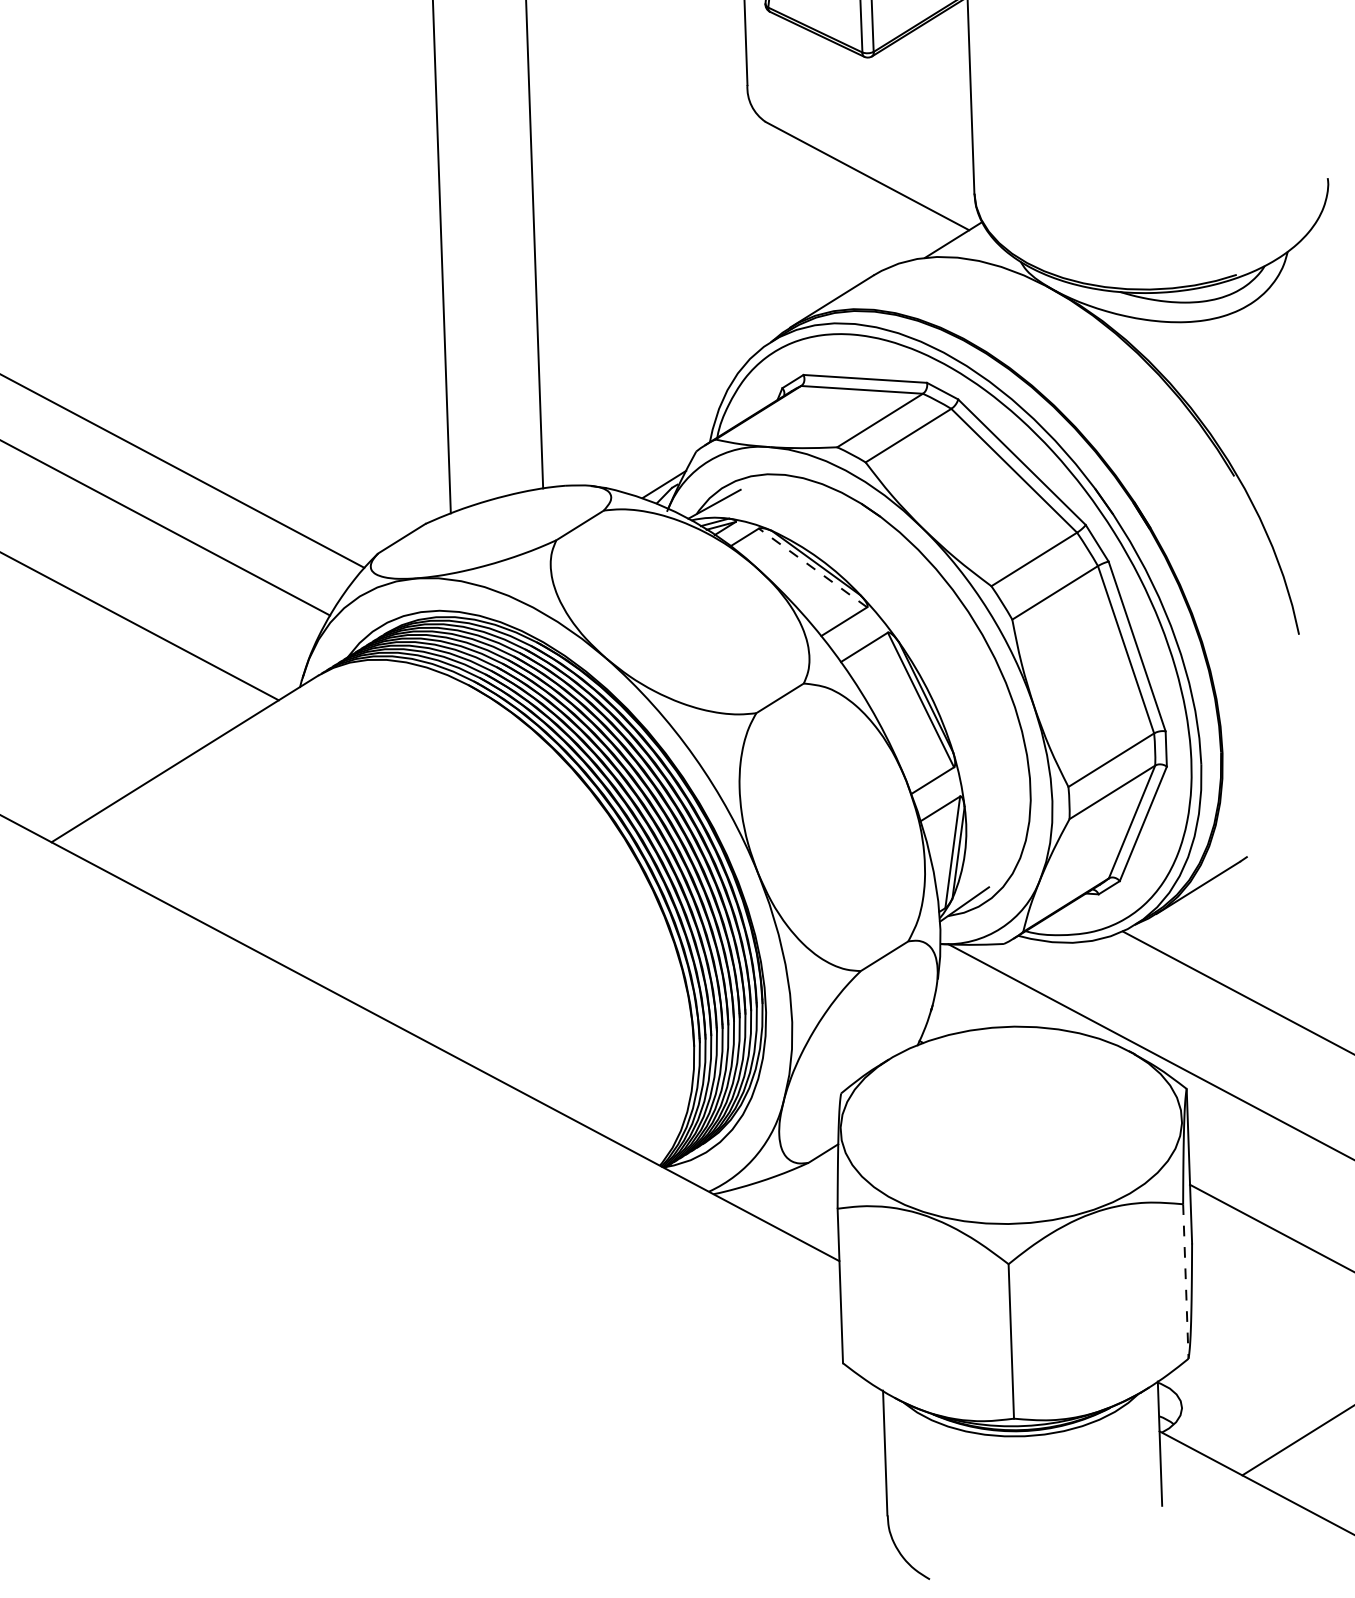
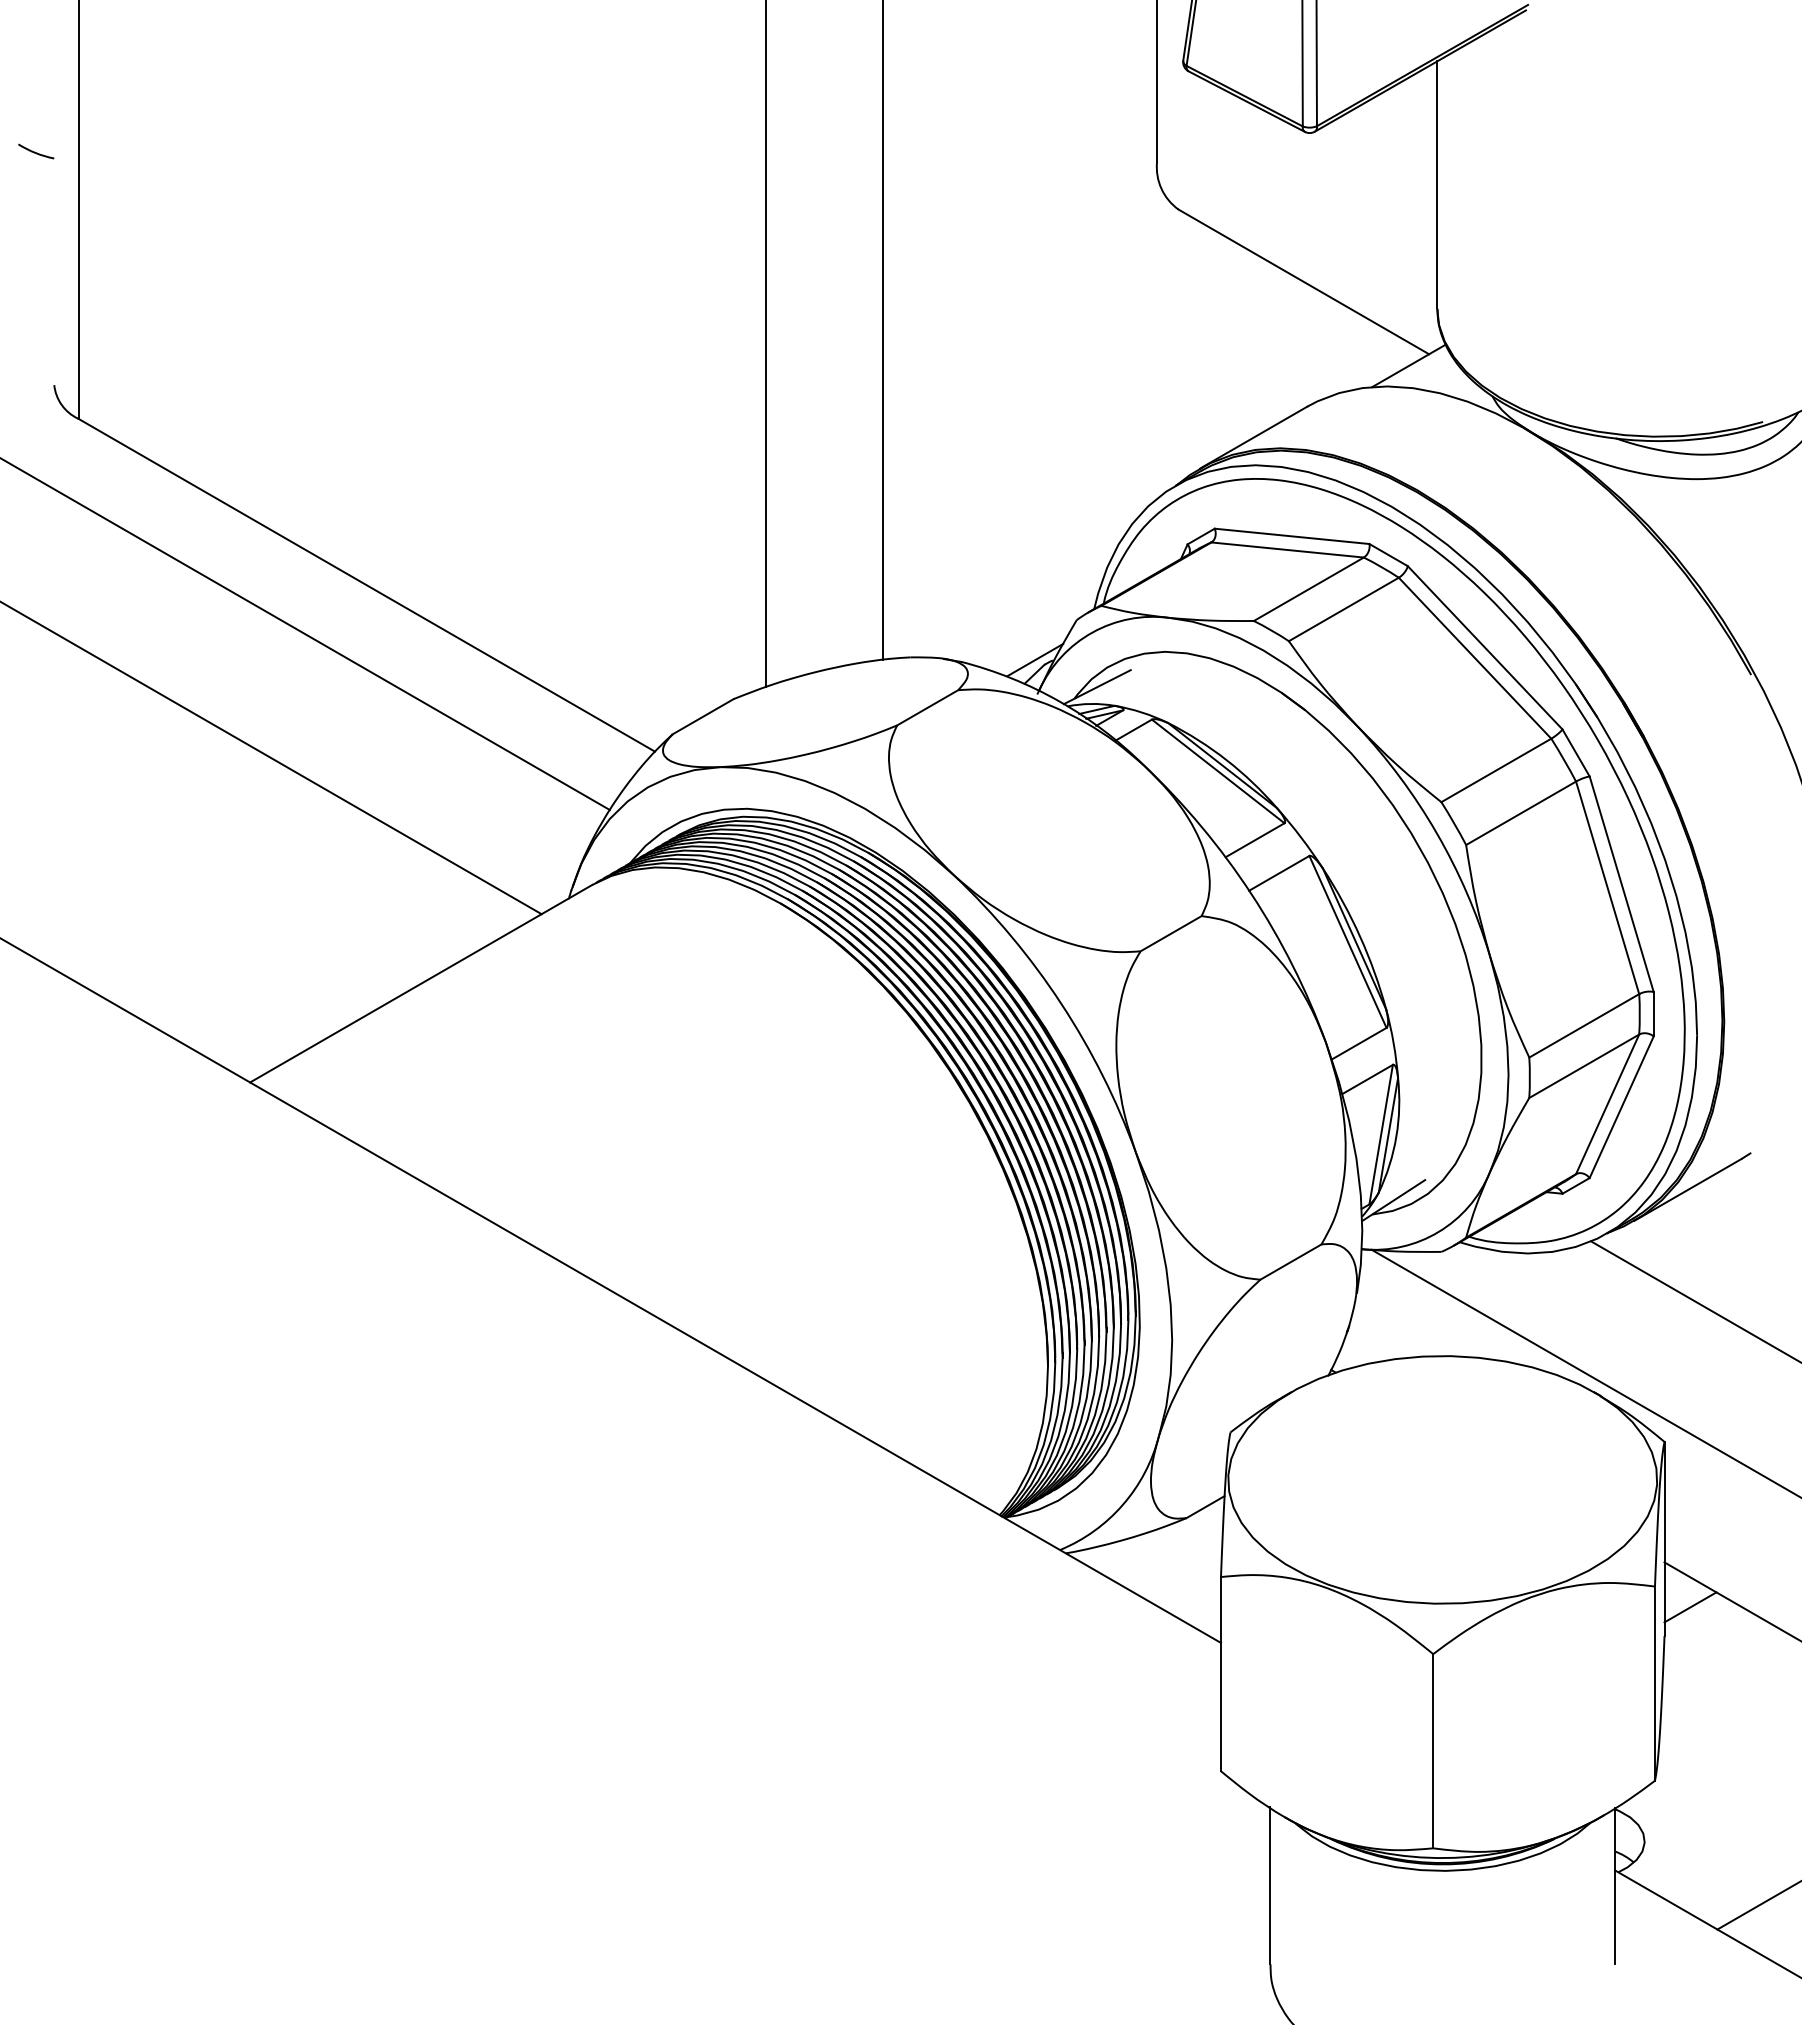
line: (812, 568) -> (1217, 771), dashed -> solid
line: (1211, 1219) -> (1690, 1607), added
line: (1185, 1282) -> (1654, 1684), dashed -> solid

